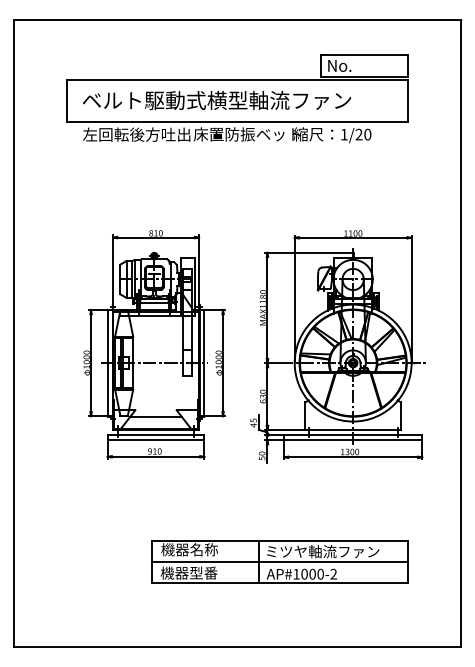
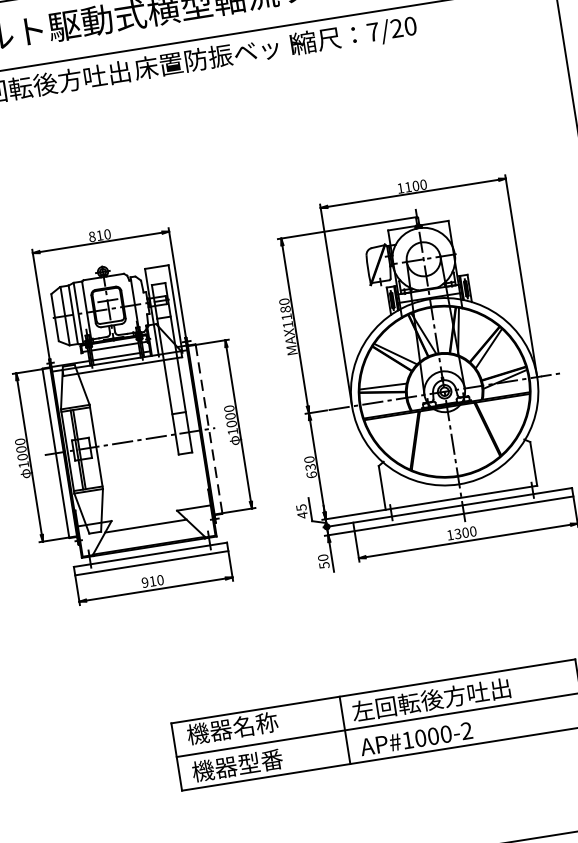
text: (343, 134) -> (372, 32), 1/20 -> 7/20
line: (204, 363) -> (209, 429), solid -> dashed
text: (322, 551) -> (443, 697), ミツヤ軸流ファン -> 左回転後方吐出

